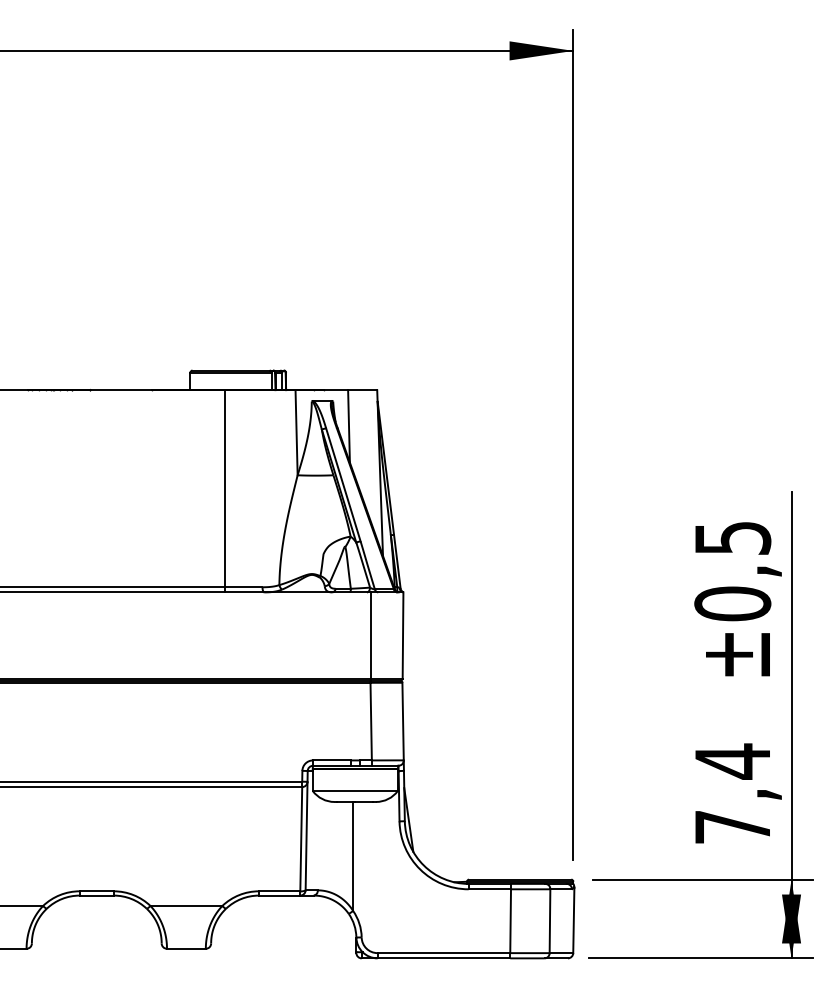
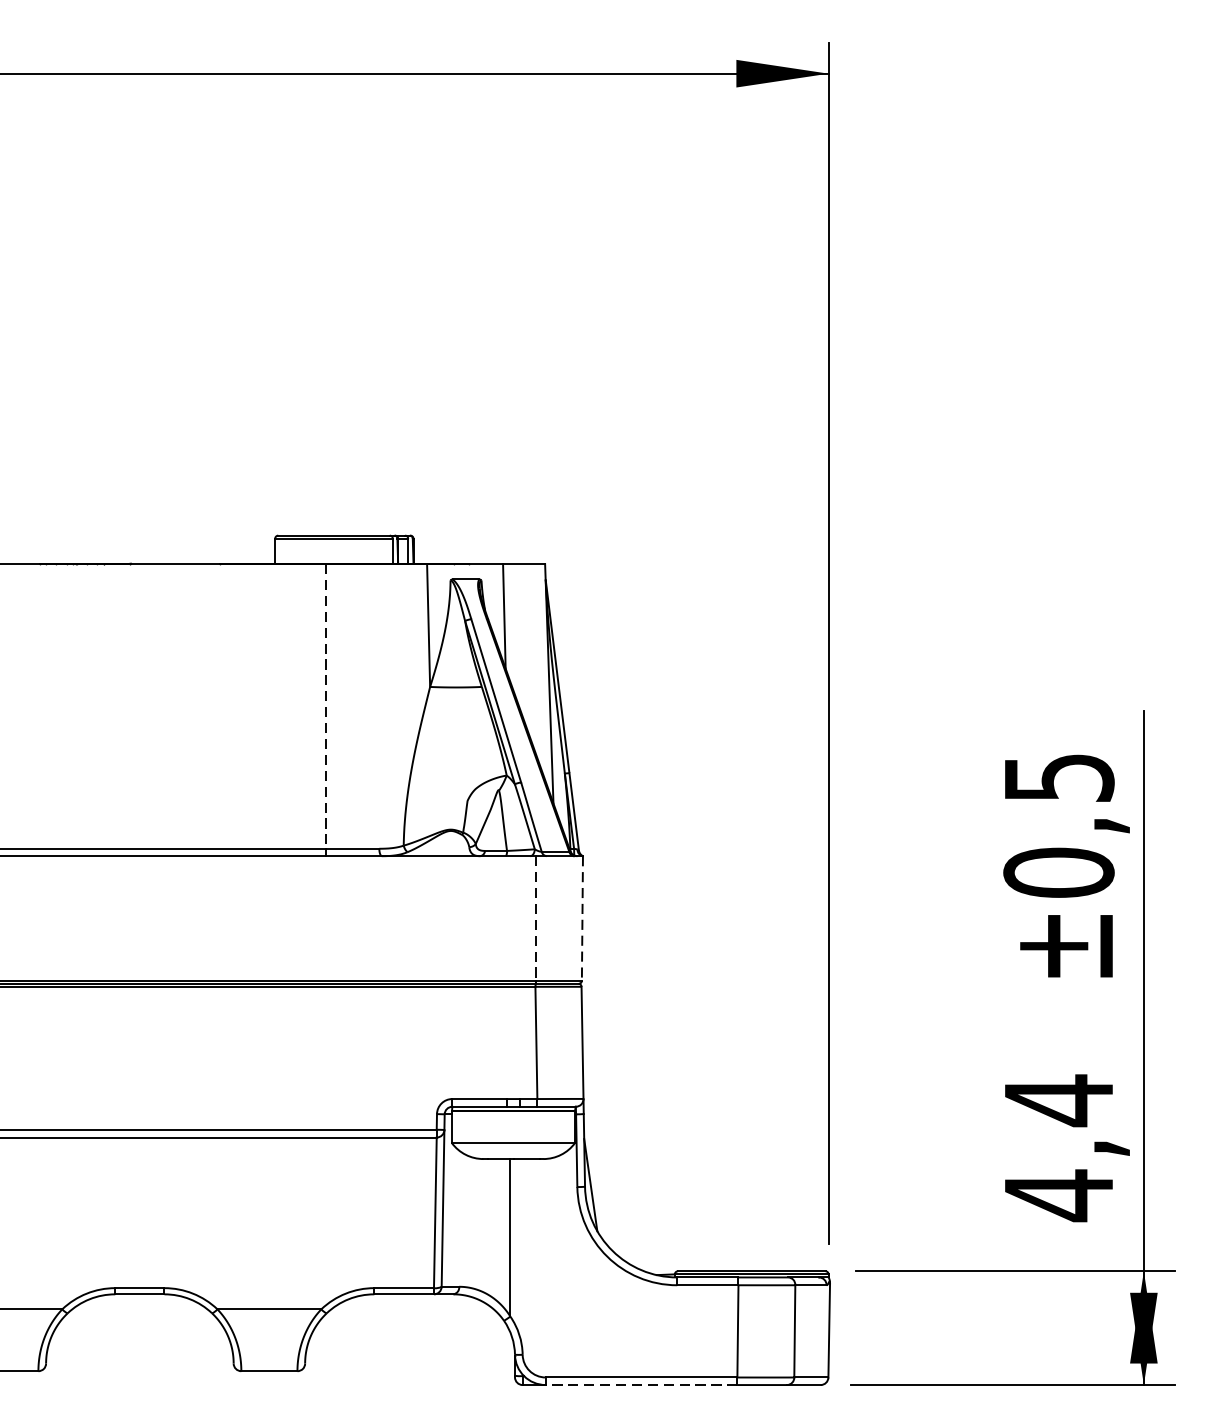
line: (225, 489) -> (325, 707), solid -> dashed
line: (370, 635) -> (535, 918), solid -> dashed
line: (403, 635) -> (583, 918), solid -> dashed
text: (732, 827) -> (1058, 1195), 7,4 -> 4,4
line: (443, 958) -> (640, 1385), solid -> dashed

